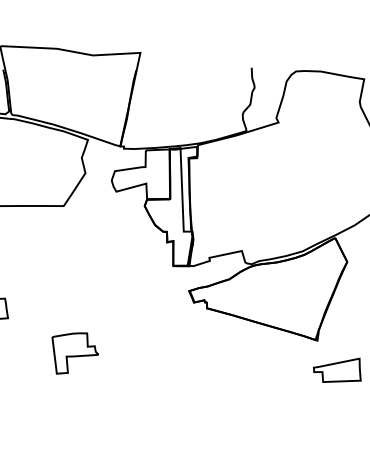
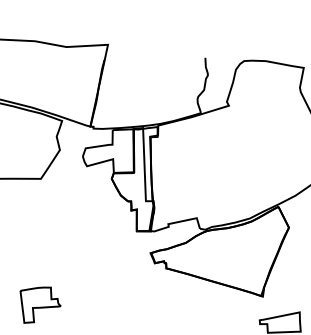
part: (74, 353) -> (39, 305), moved

